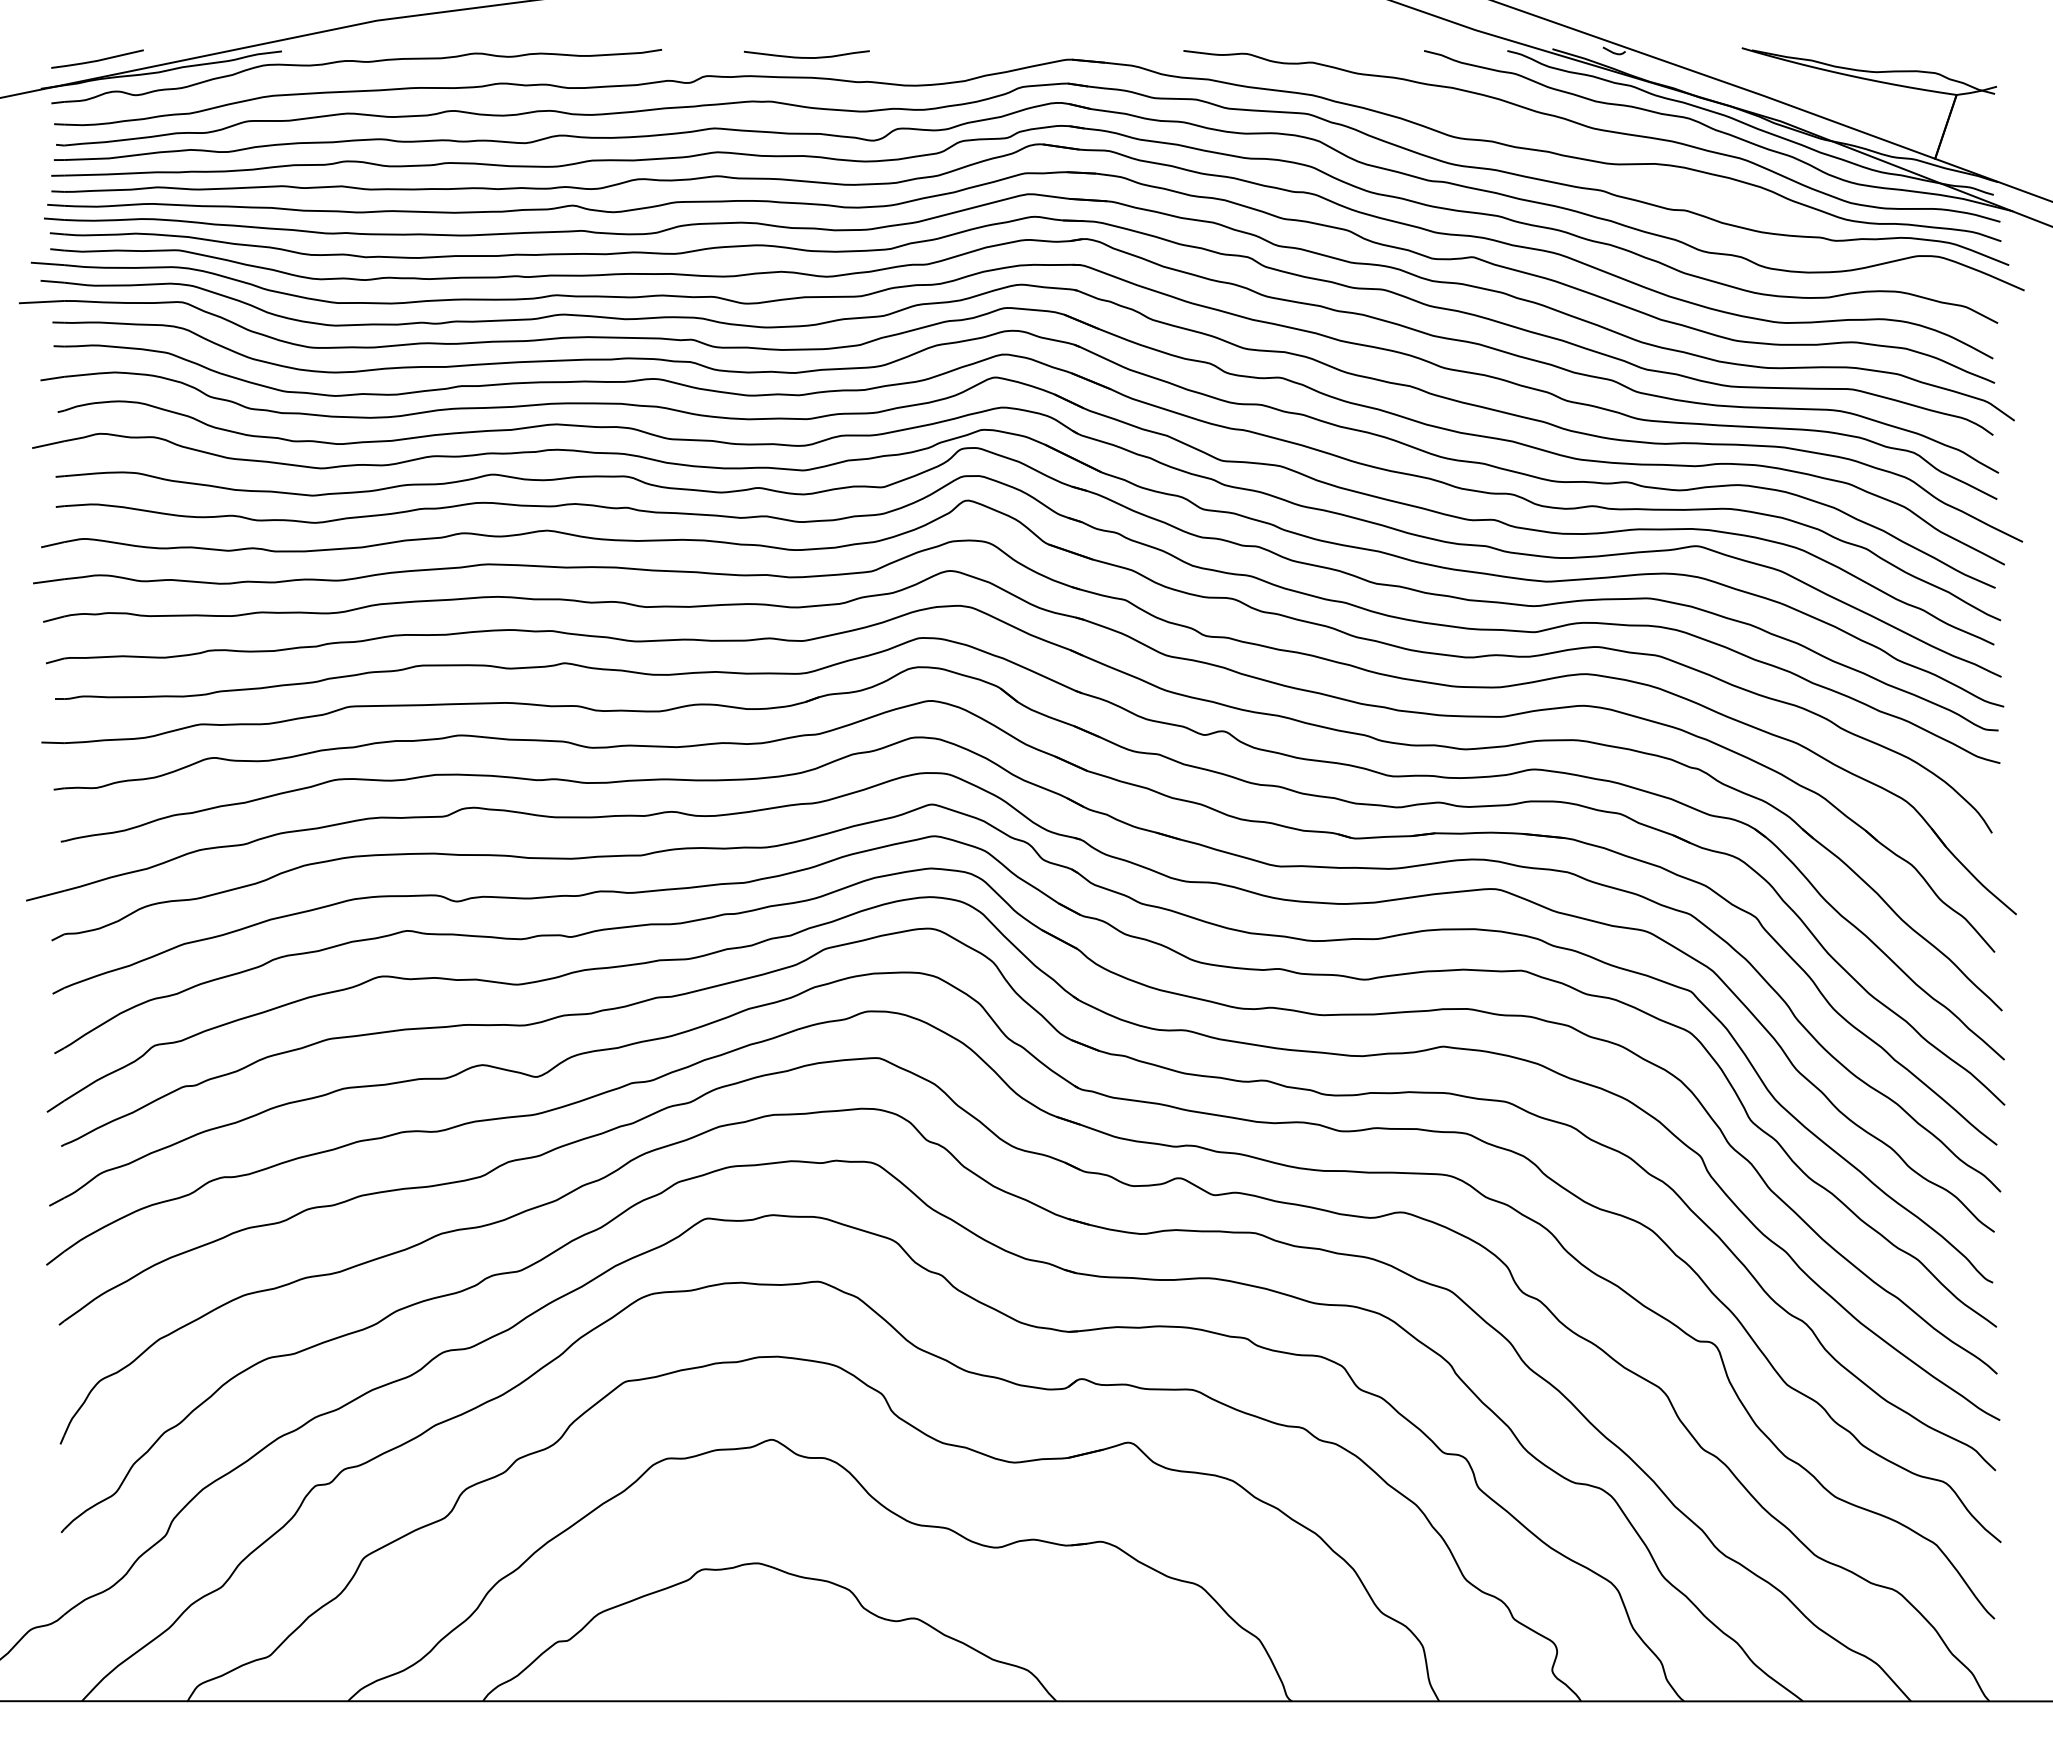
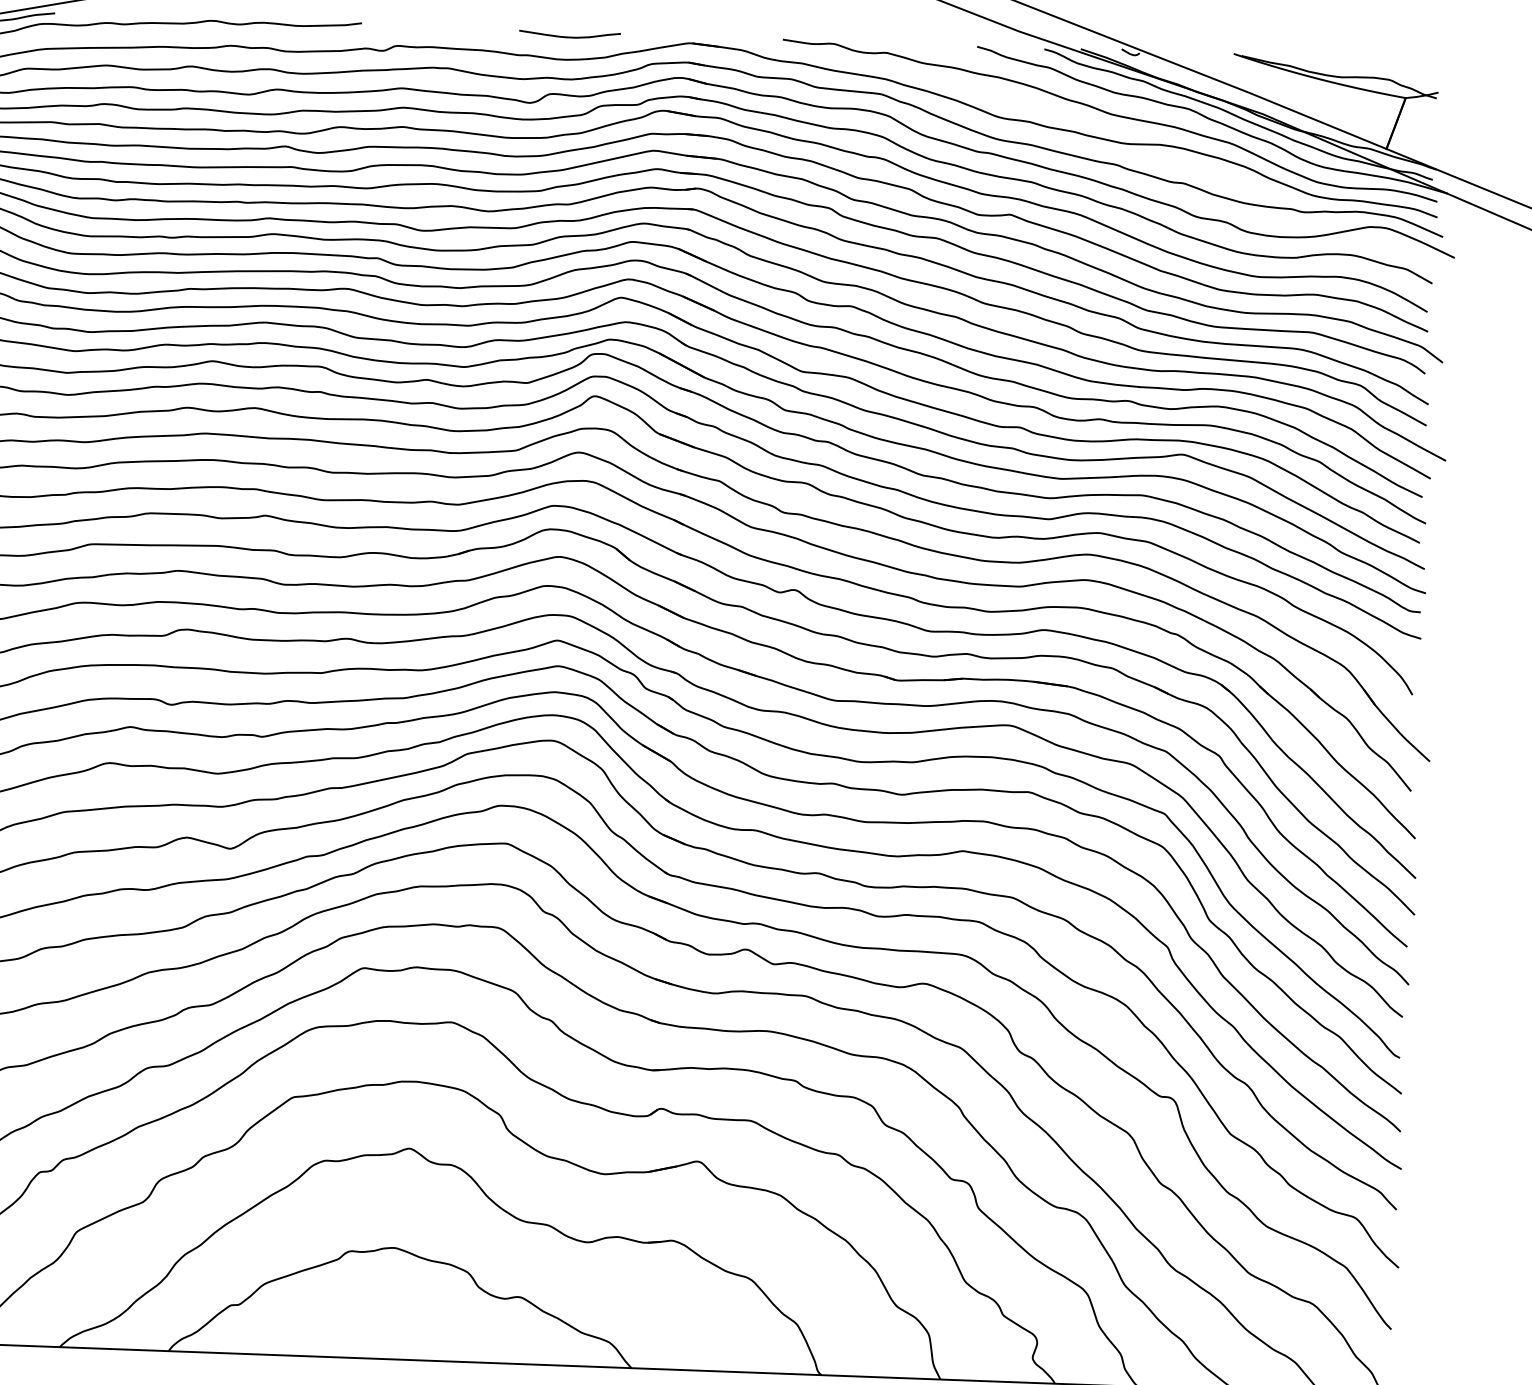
curve: (806, 57) -> (569, 37), moved

